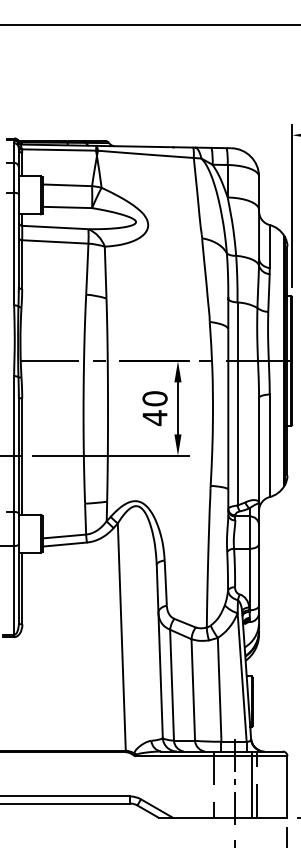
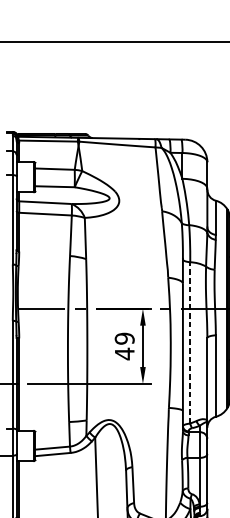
text: (154, 398) -> (124, 338), 40 -> 49
line: (237, 404) -> (190, 343), solid -> dashed

